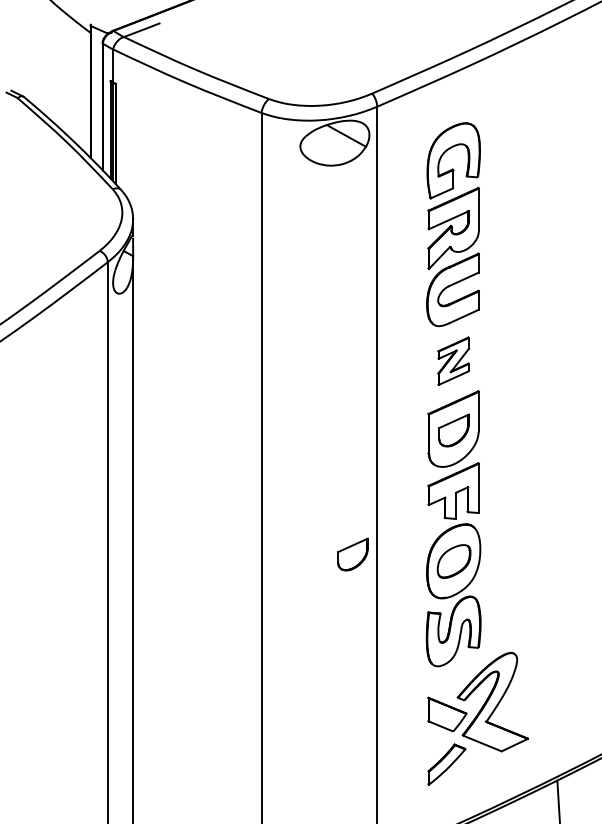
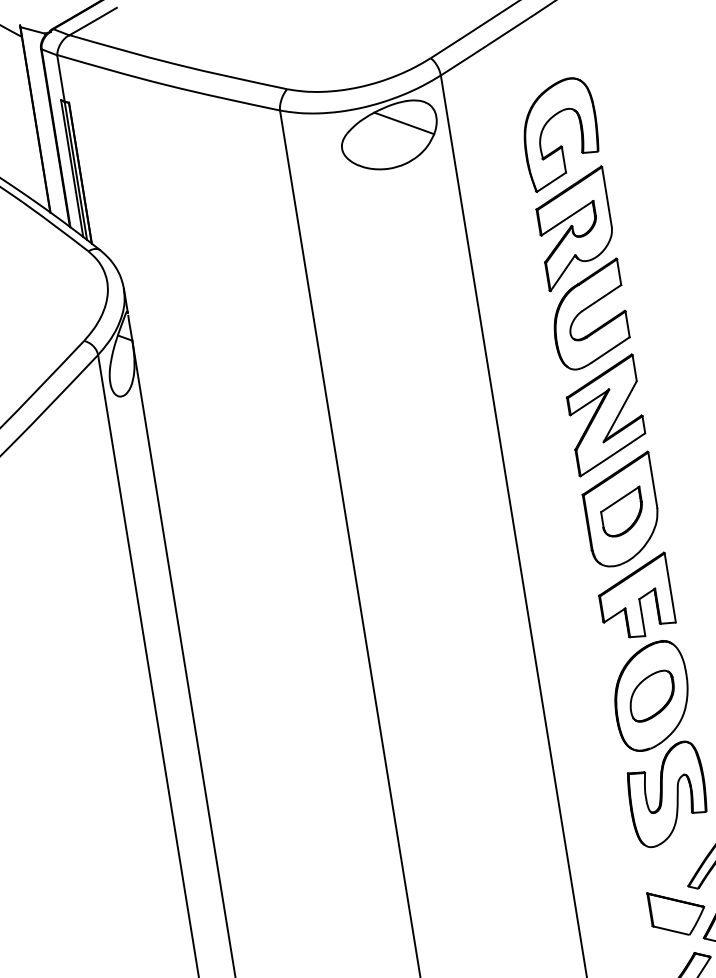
part: (453, 360) -> (605, 414), size x1.67
part: (352, 554) -> (507, 709), removed

